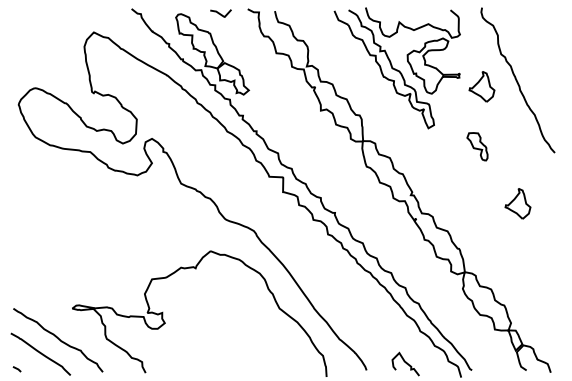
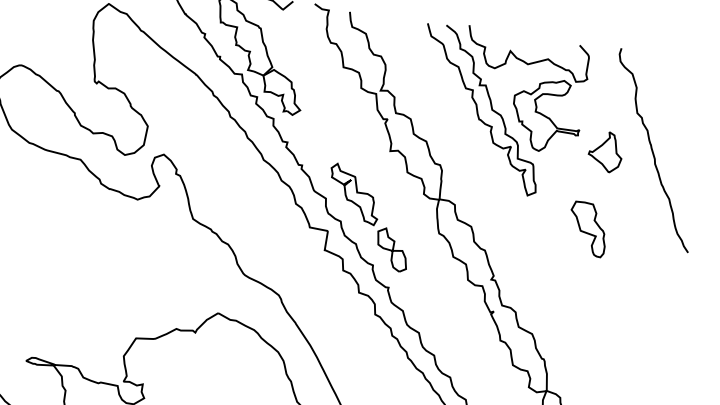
part: (477, 146) -> (588, 229), size x1.43
part: (312, 162) -> (369, 217), added
part: (517, 203) -> (629, 311), removed

